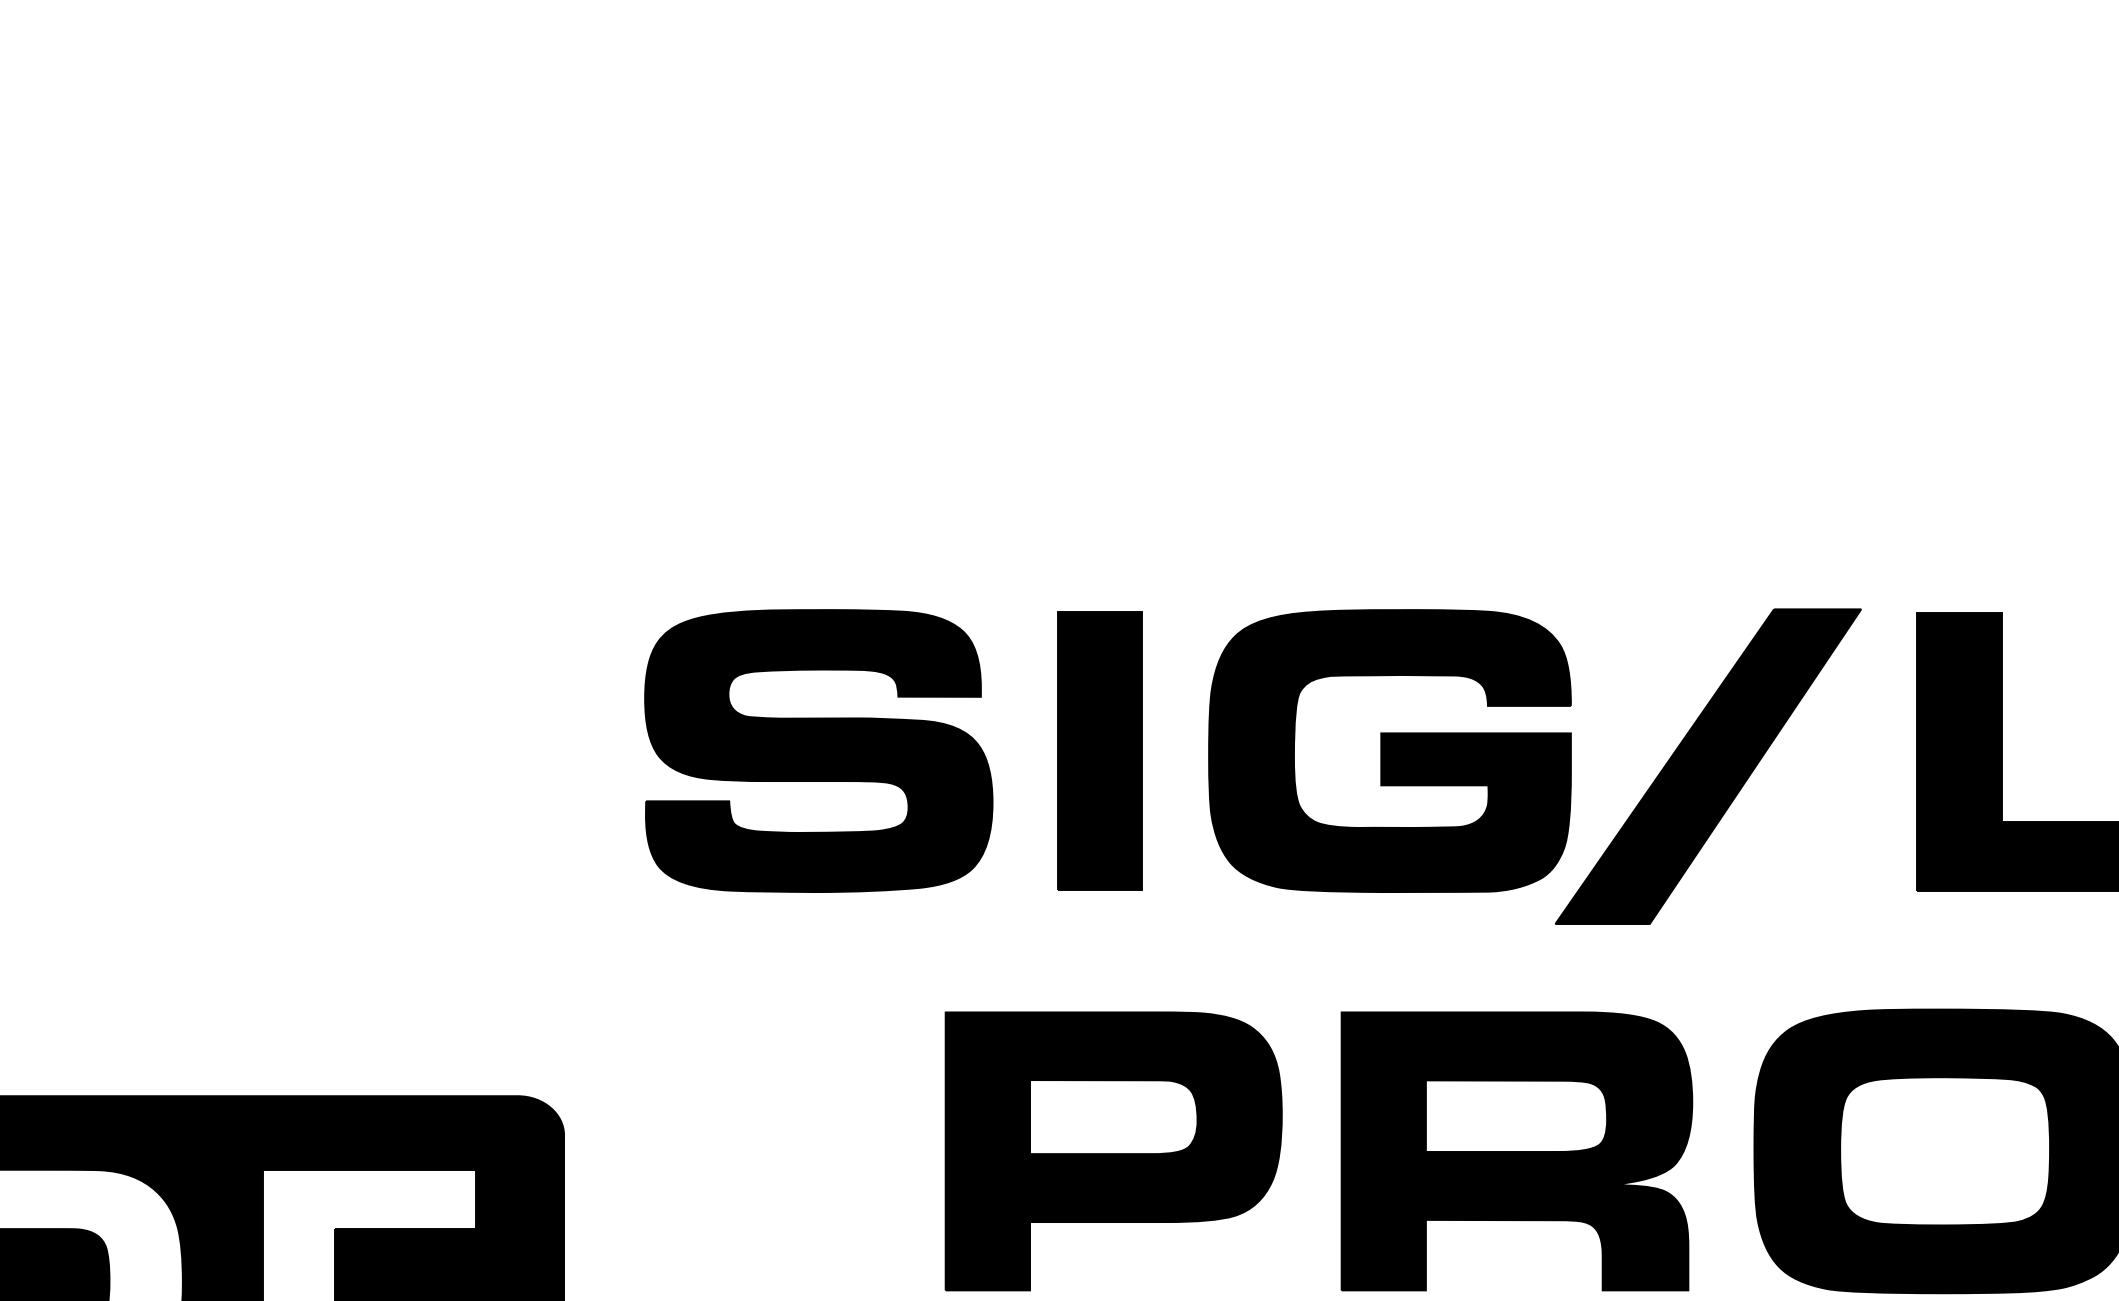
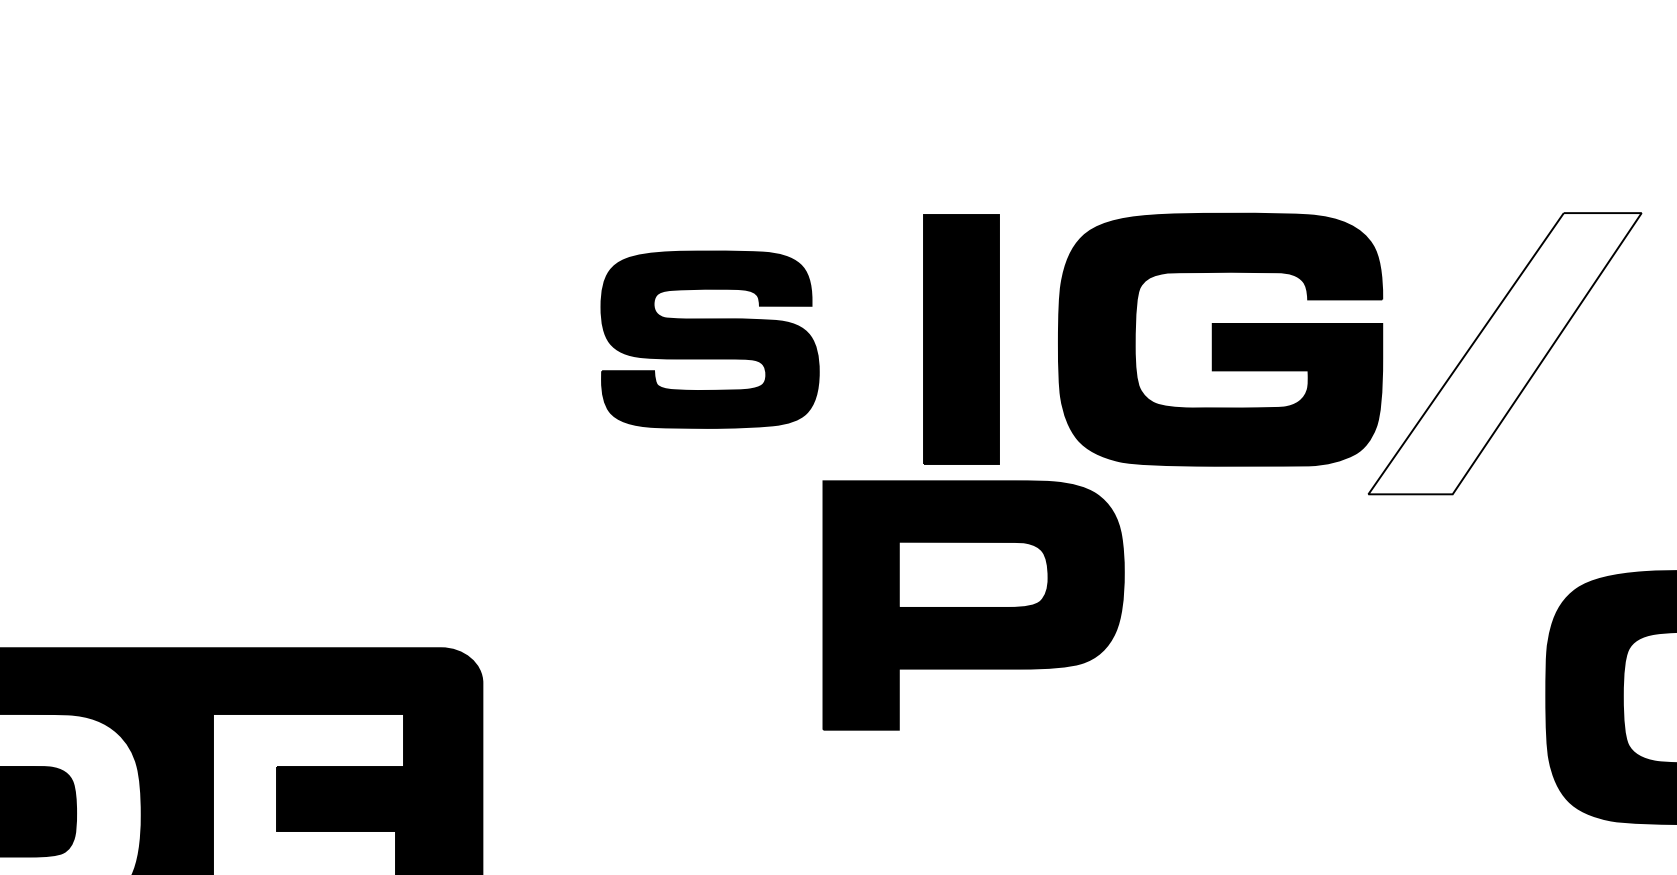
part: (818, 750) -> (709, 339), size x0.7
fill: (1708, 766) -> (1505, 353), removed
part: (1113, 1151) -> (973, 605), moved
part: (1516, 1151) -> (1333, 697), removed

